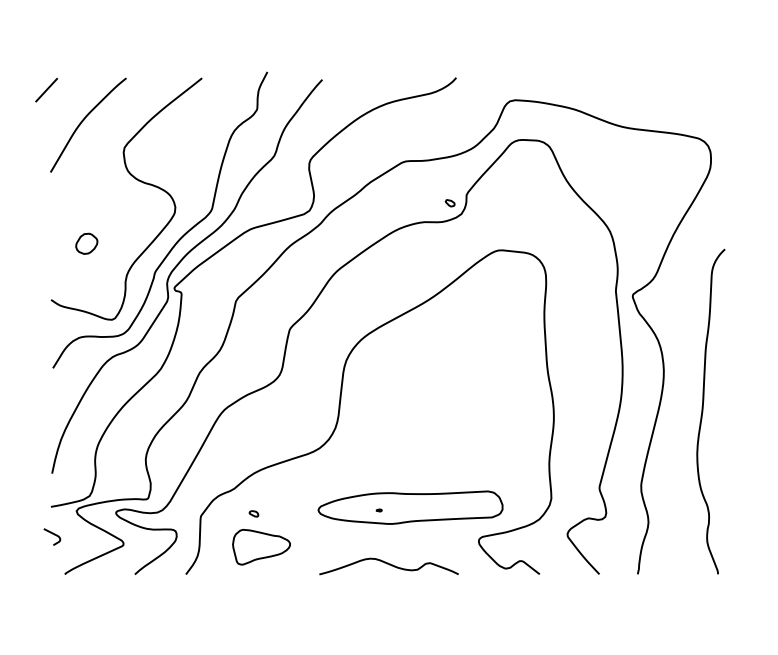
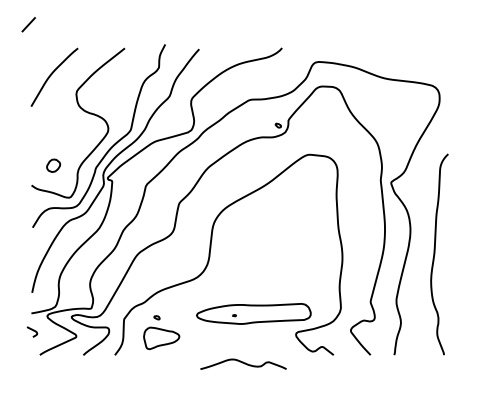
line: (46, 89) -> (28, 24), moved
part: (86, 243) -> (53, 165), moved
curve: (389, 565) -> (243, 363), moved

